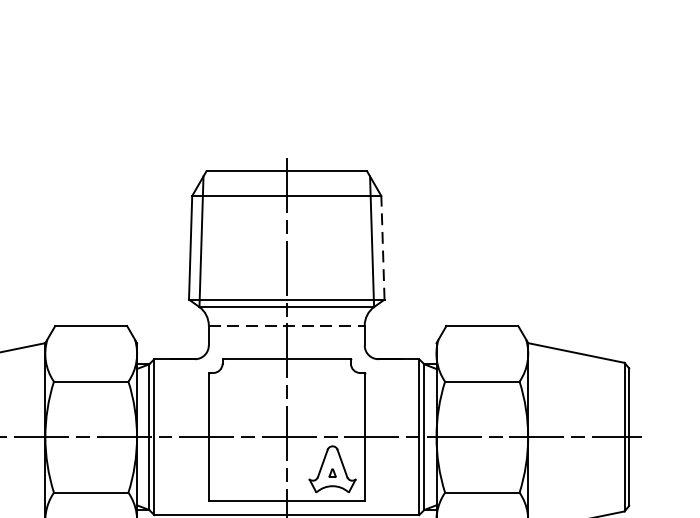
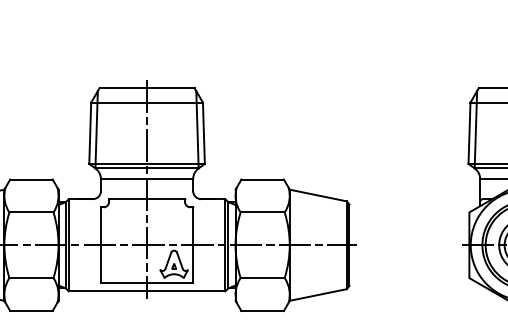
line: (382, 248) -> (203, 133), dashed -> solid
line: (287, 325) -> (147, 179), dashed -> solid

